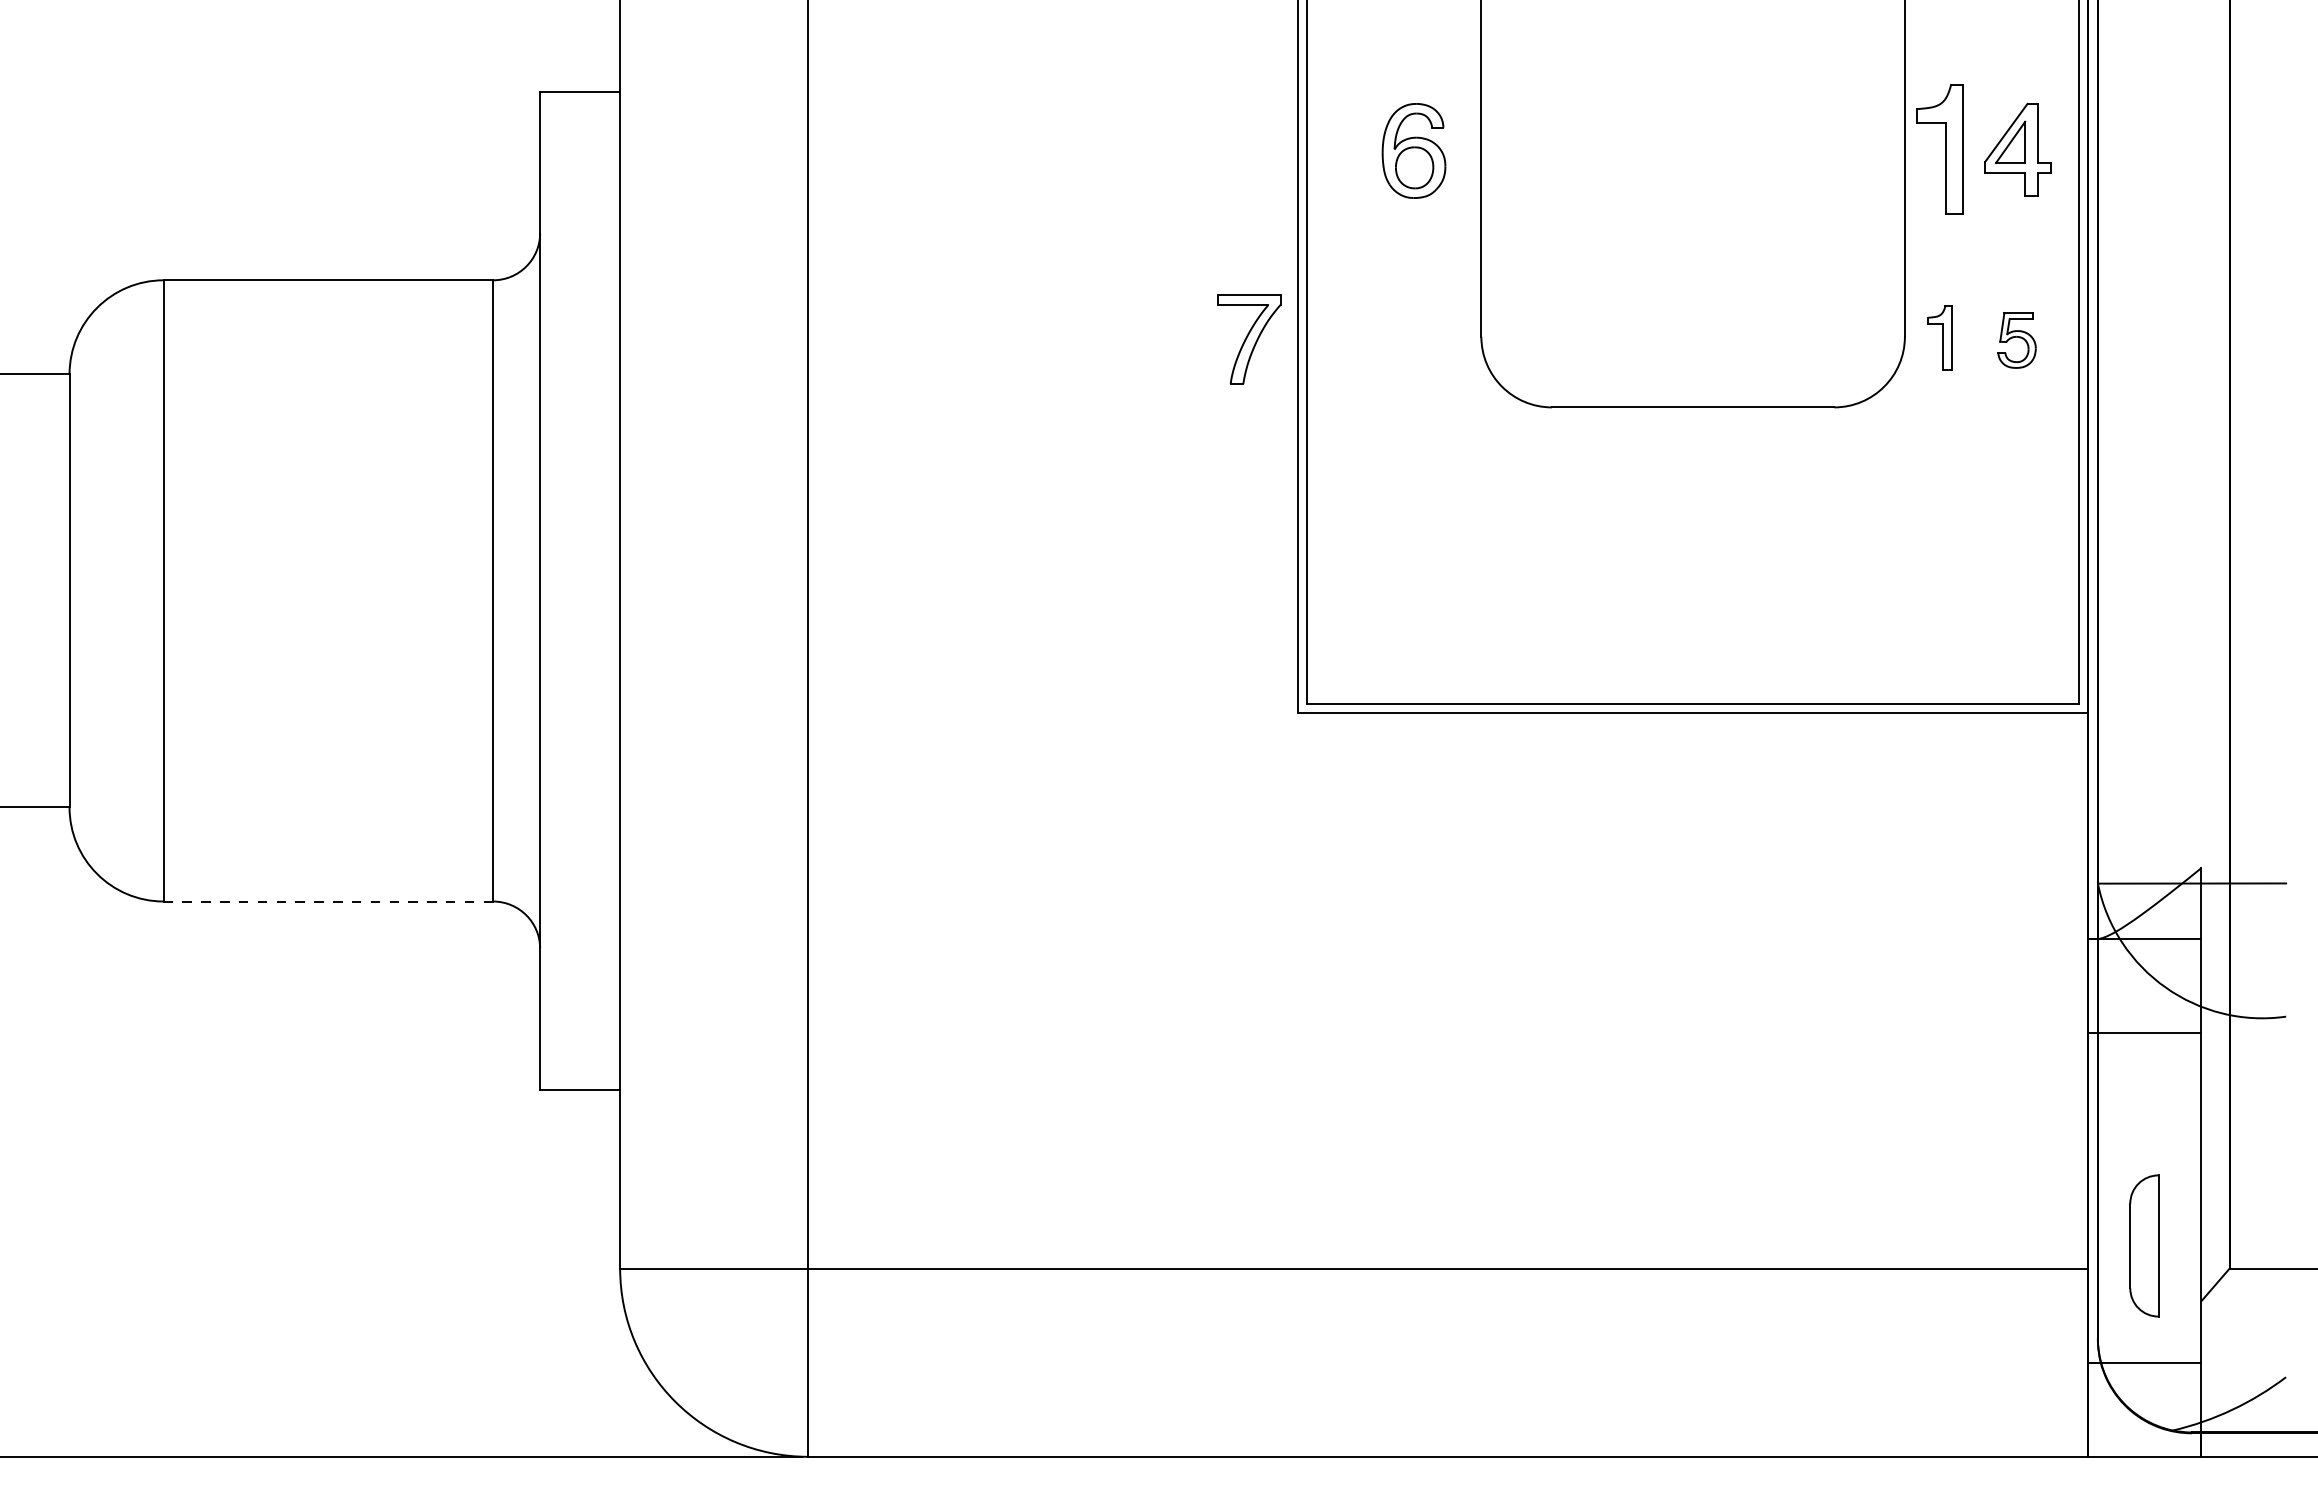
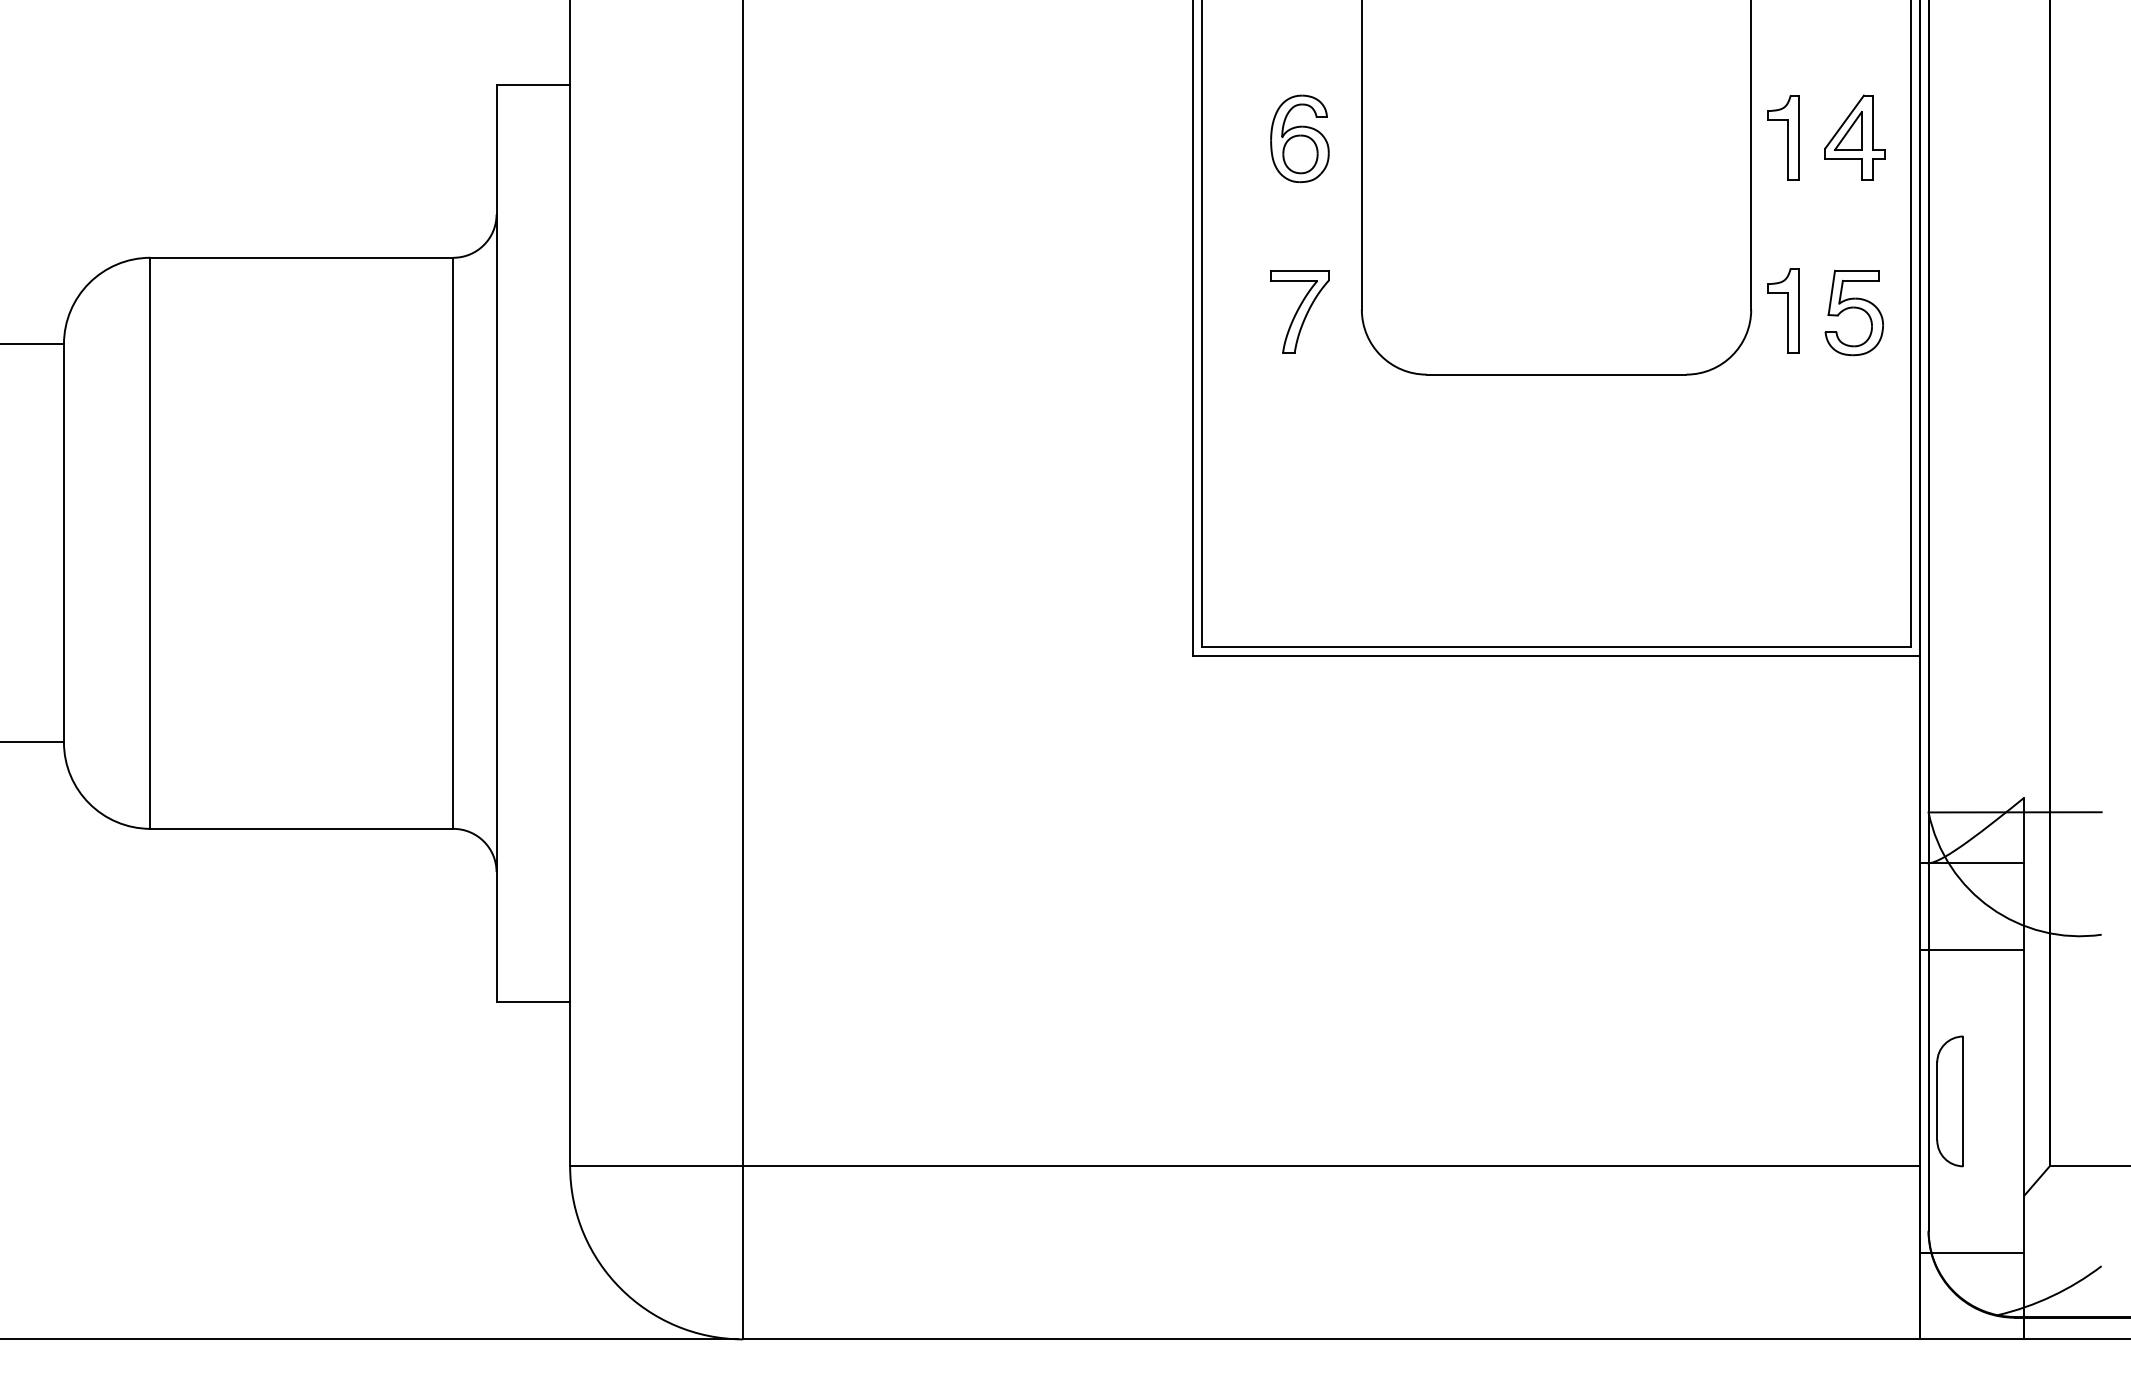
part: (1939, 149) -> (1783, 137), size x0.71
part: (1939, 337) -> (1783, 310), size x1.43
part: (1249, 339) -> (1300, 312), moved
part: (2016, 340) -> (1853, 313), size x1.67
line: (328, 901) -> (302, 828), dashed -> solid
part: (2144, 1245) -> (1950, 1100), moved

